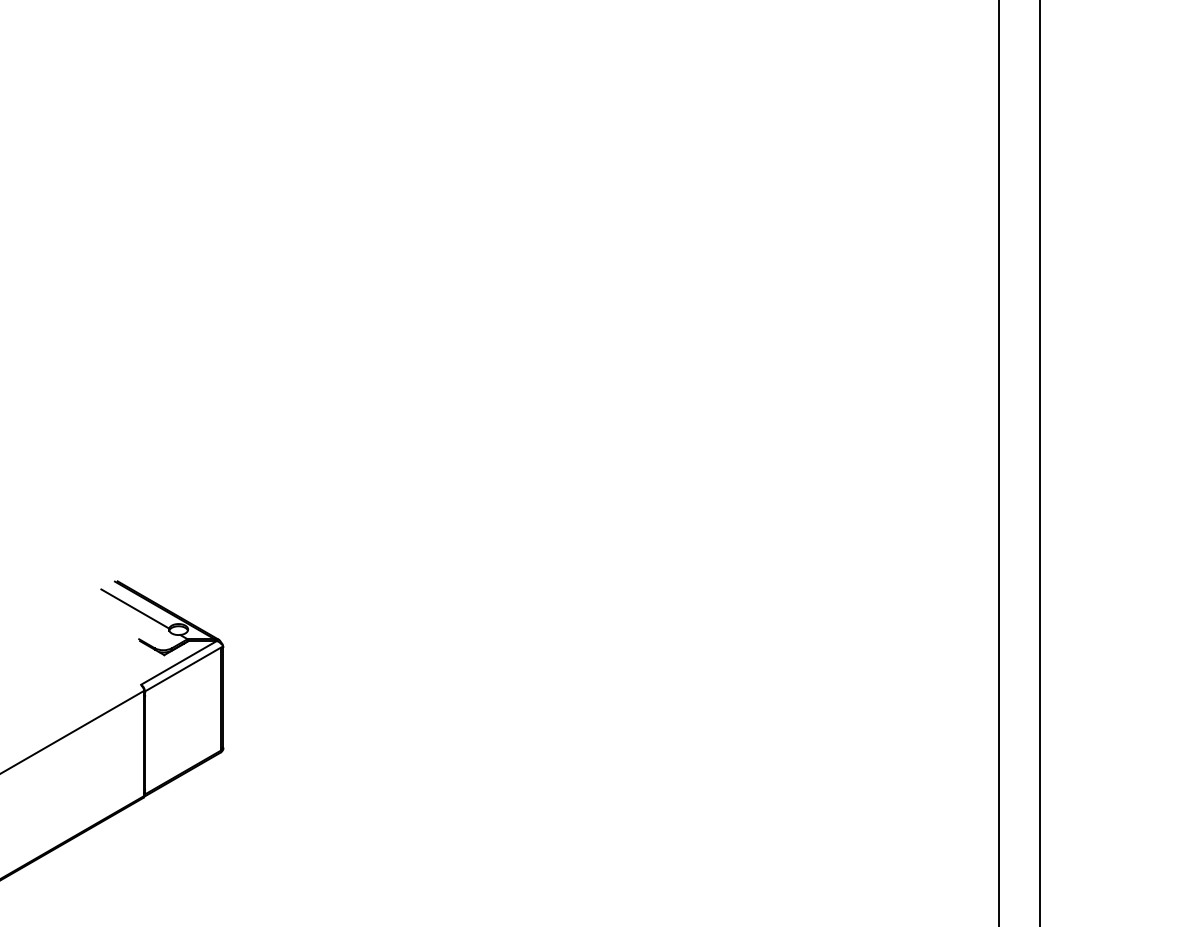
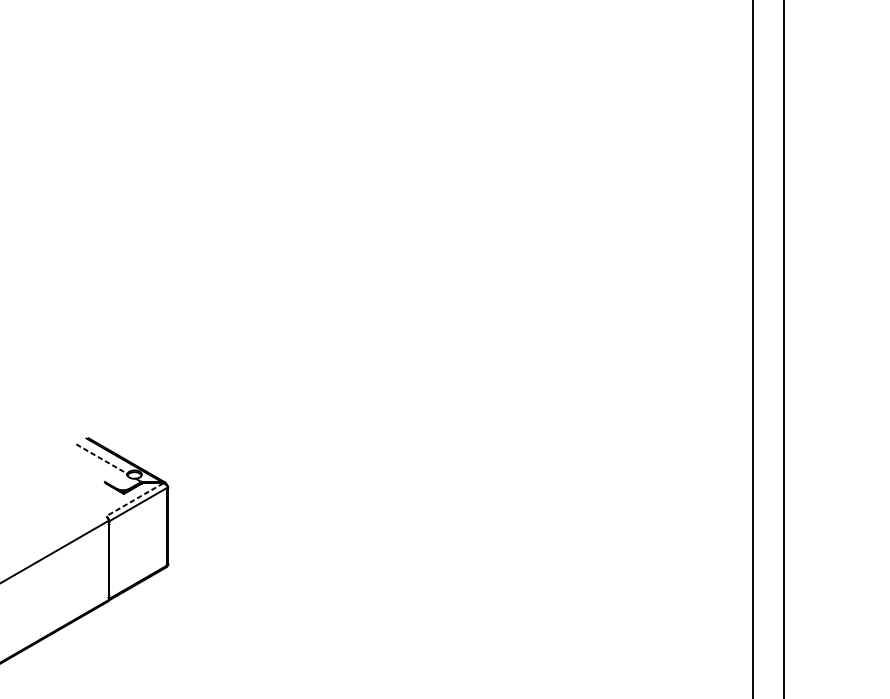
line: (135, 609) -> (102, 459), solid -> dashed
line: (178, 662) -> (134, 499), solid -> dashed

